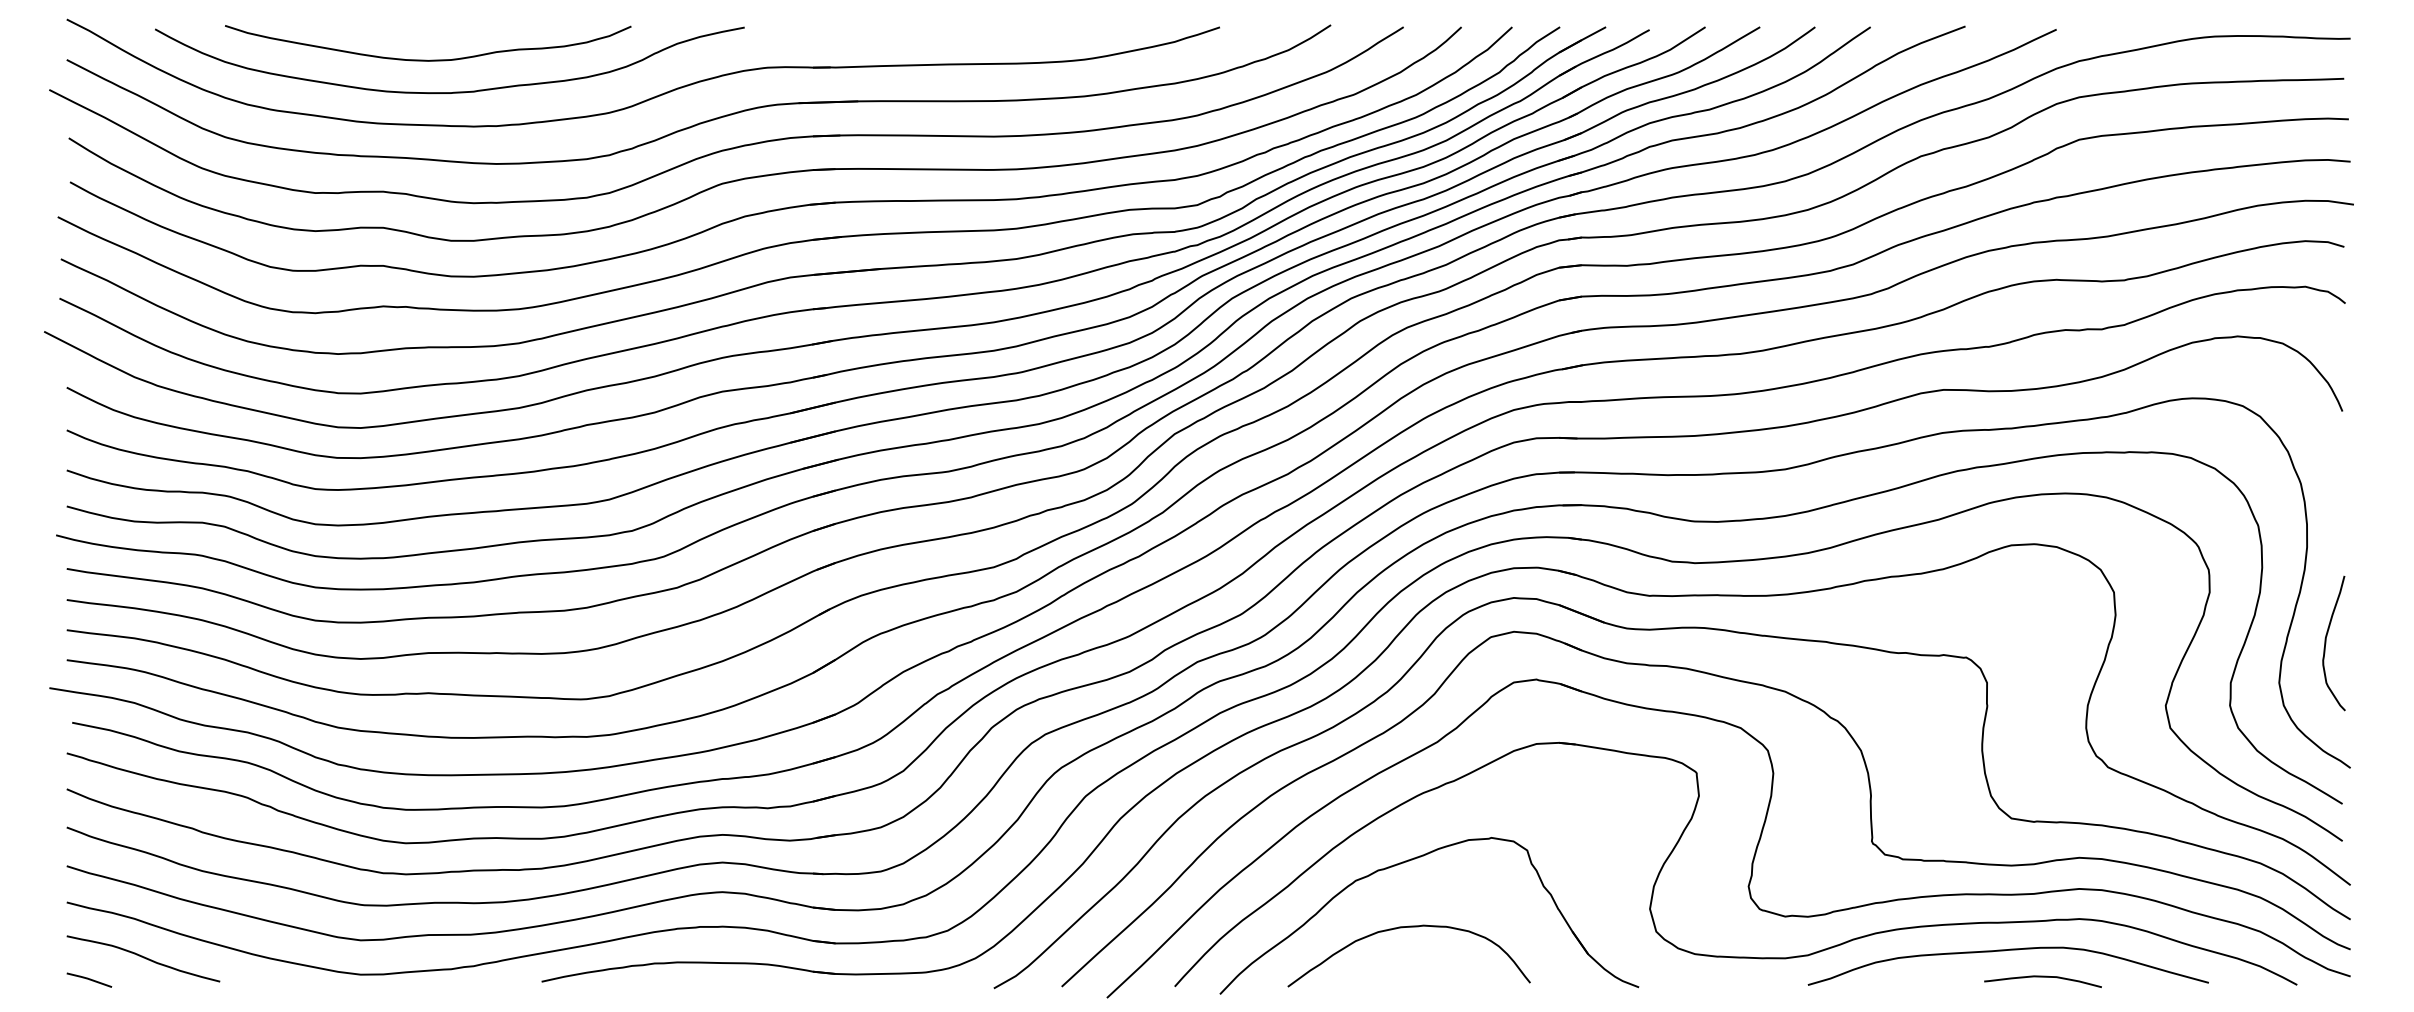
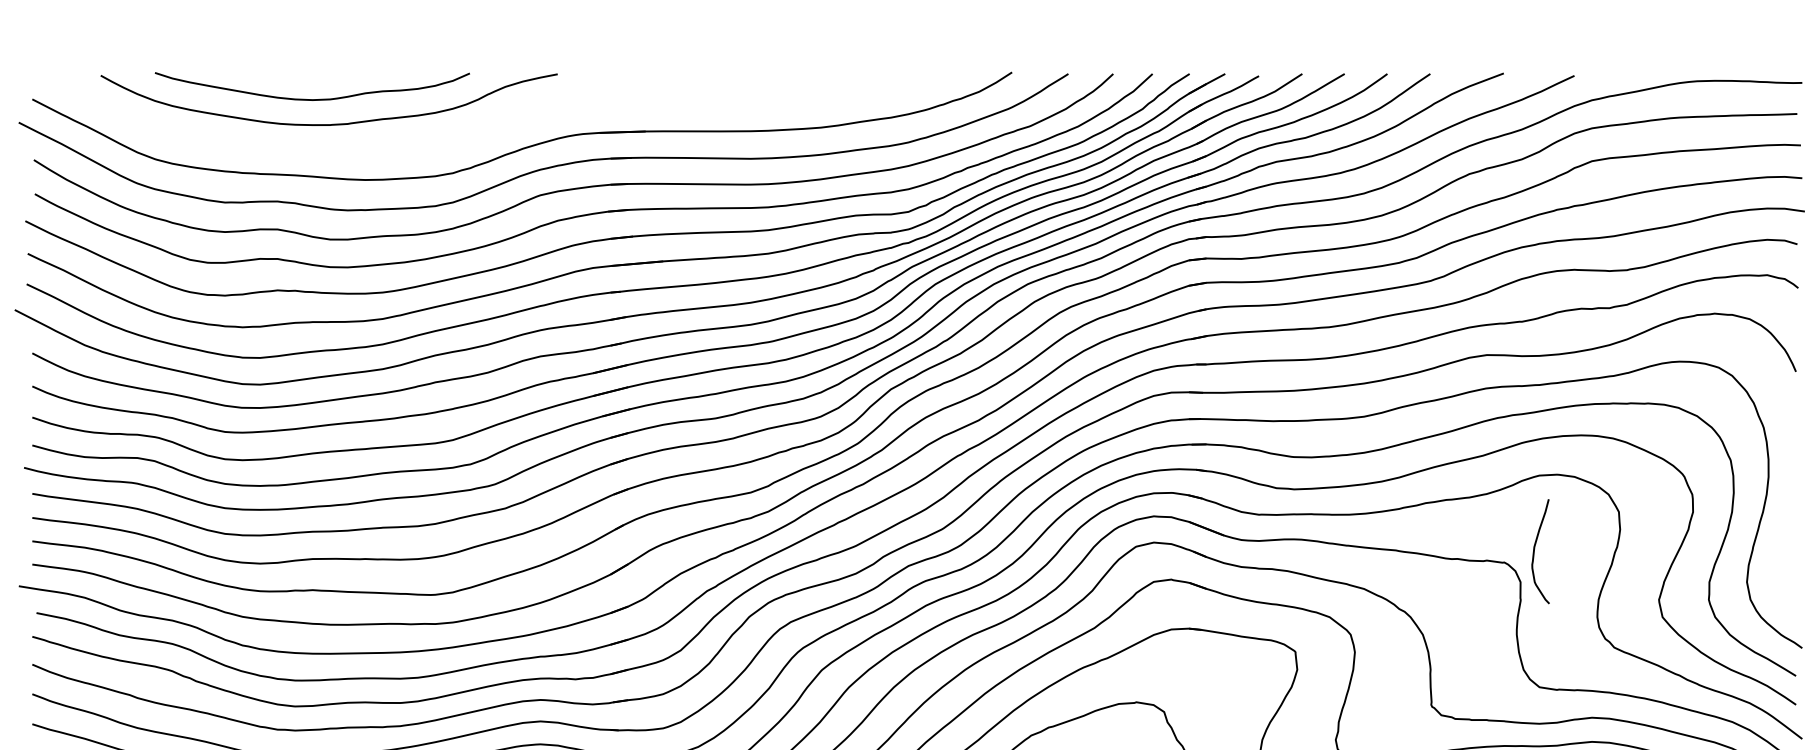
part: (653, 96) -> (487, 127), removed
curve: (2326, 643) -> (1534, 551), moved

